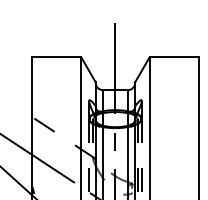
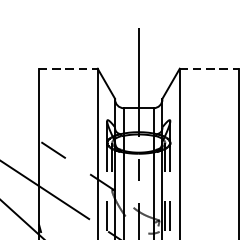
line: (57, 57) -> (69, 68), solid -> dashed
line: (174, 57) -> (209, 68), solid -> dashed

